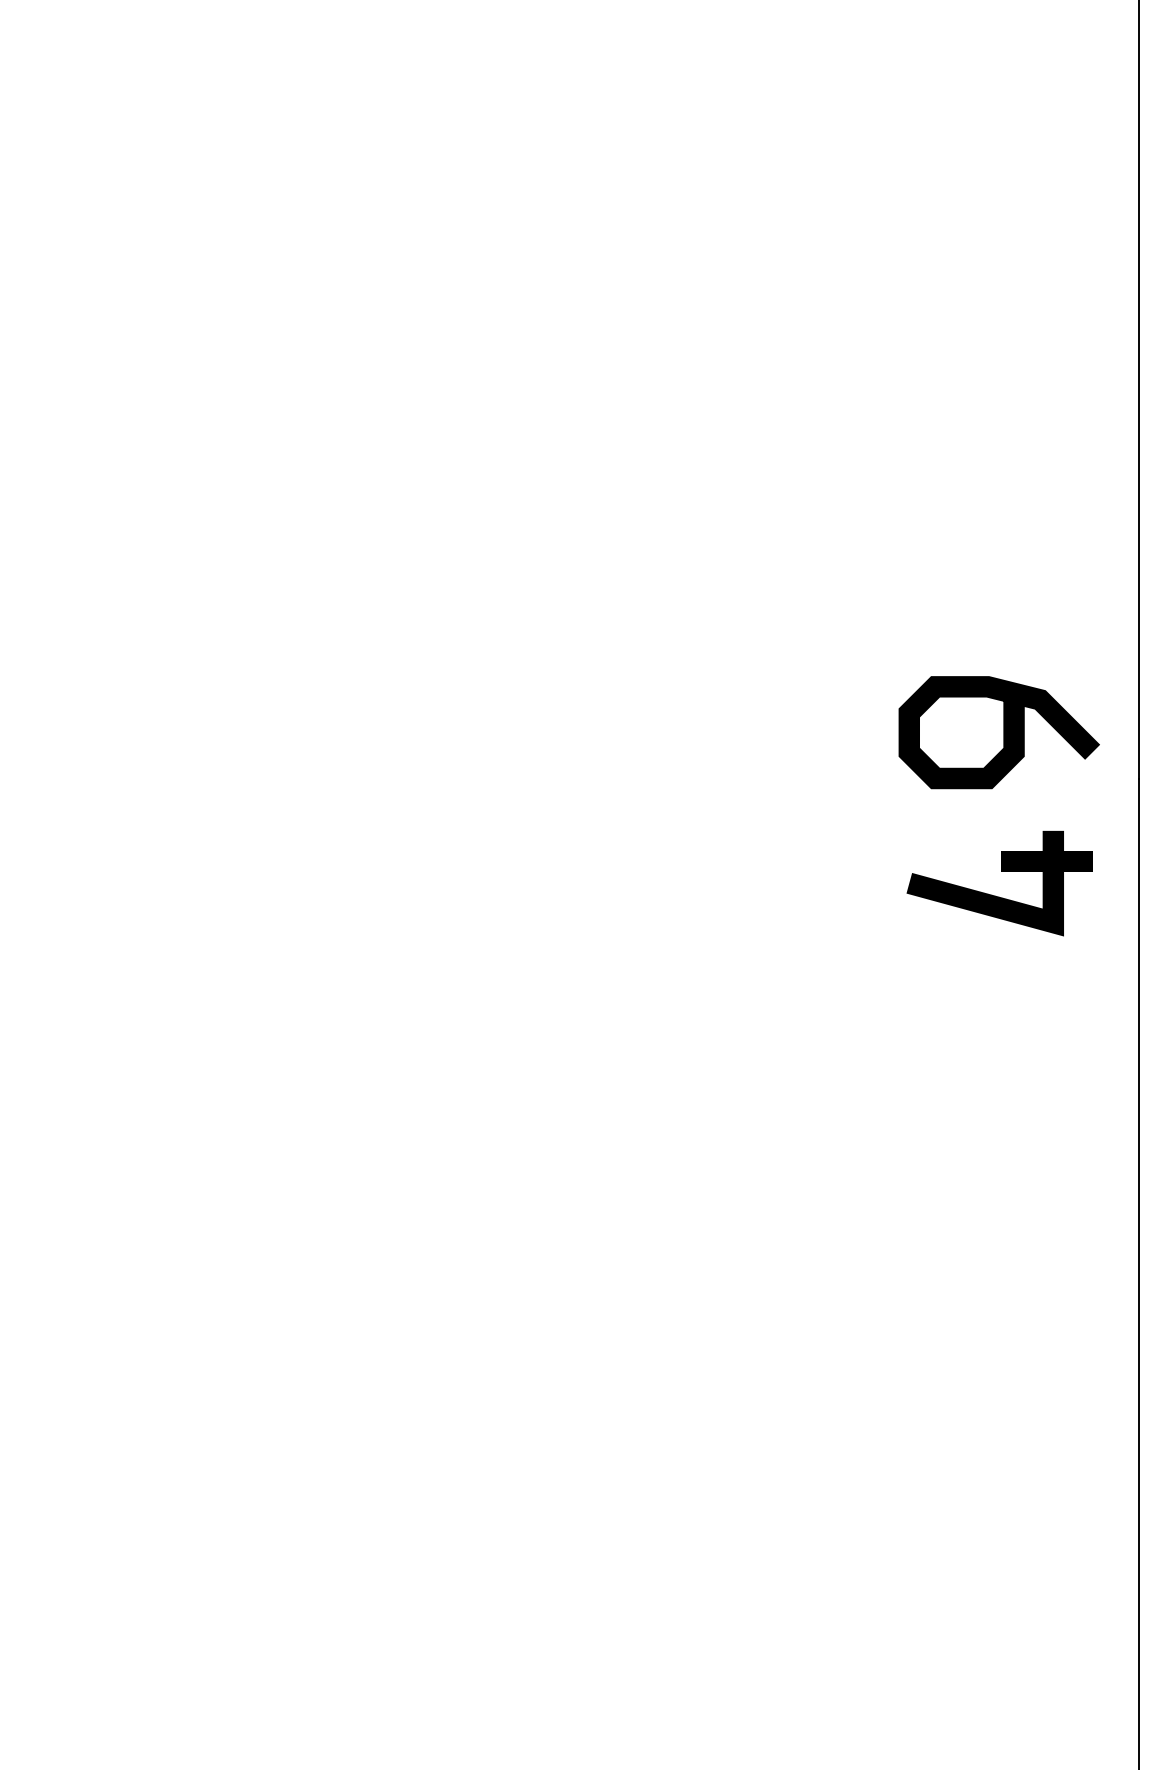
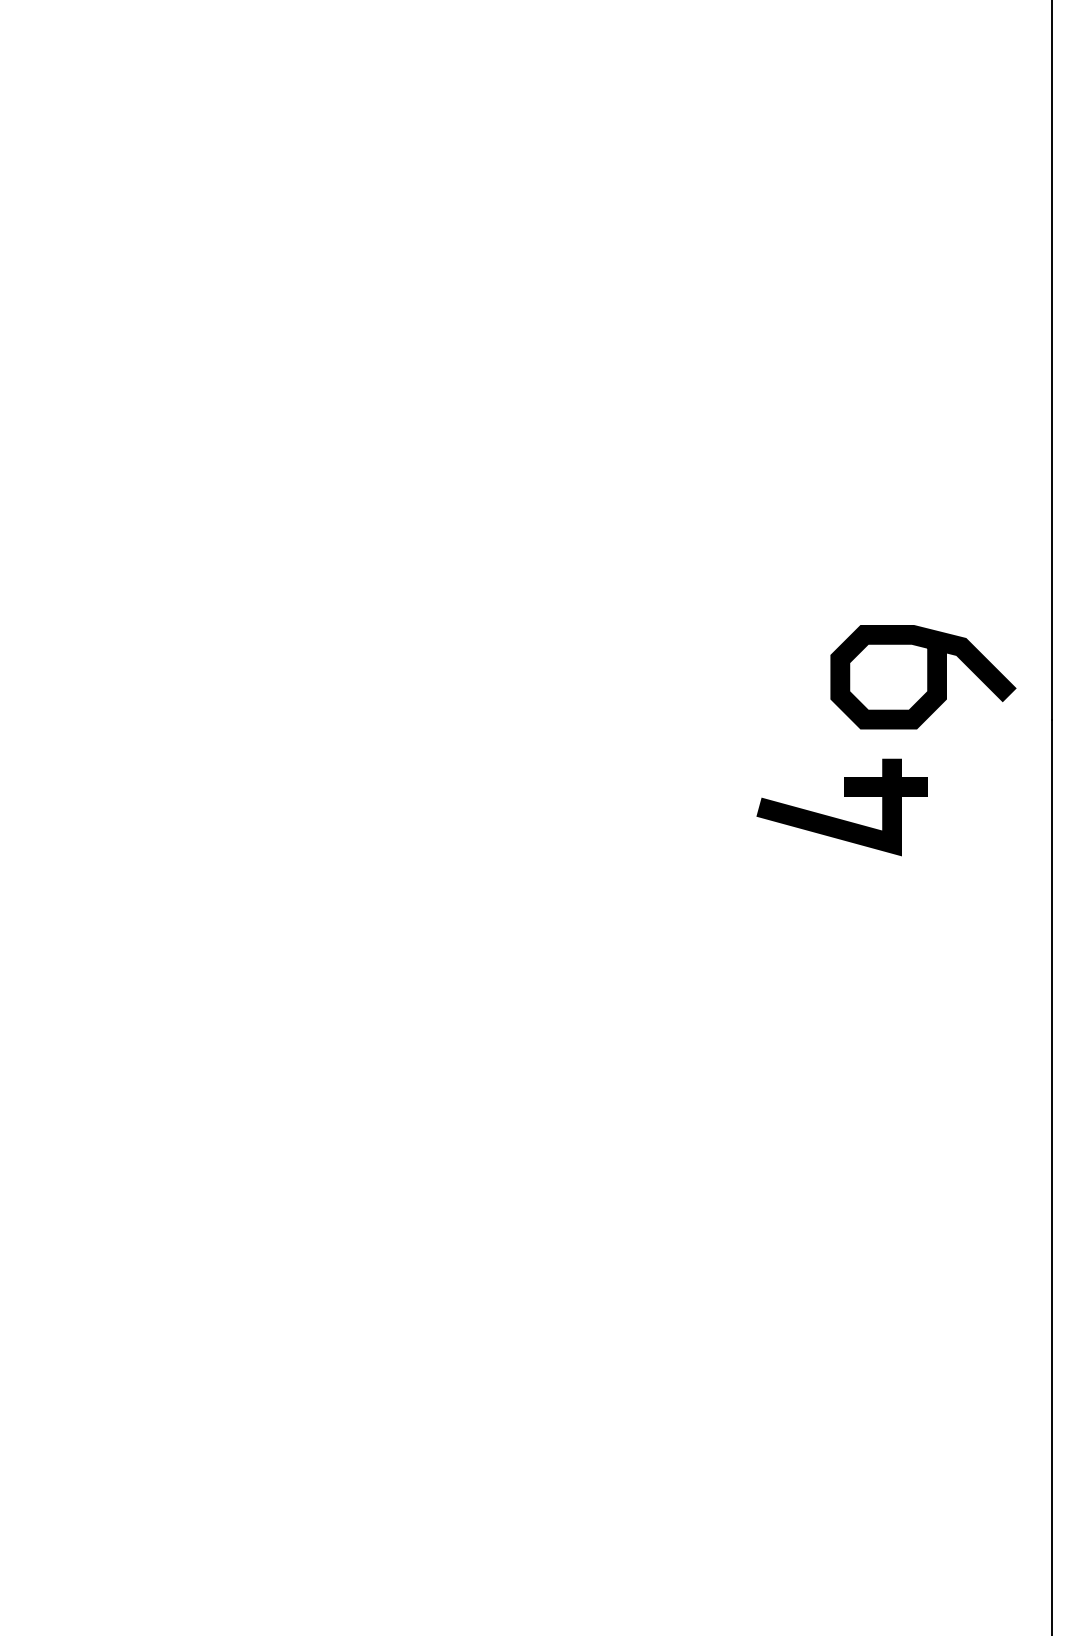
part: (1001, 871) -> (844, 796), moved

